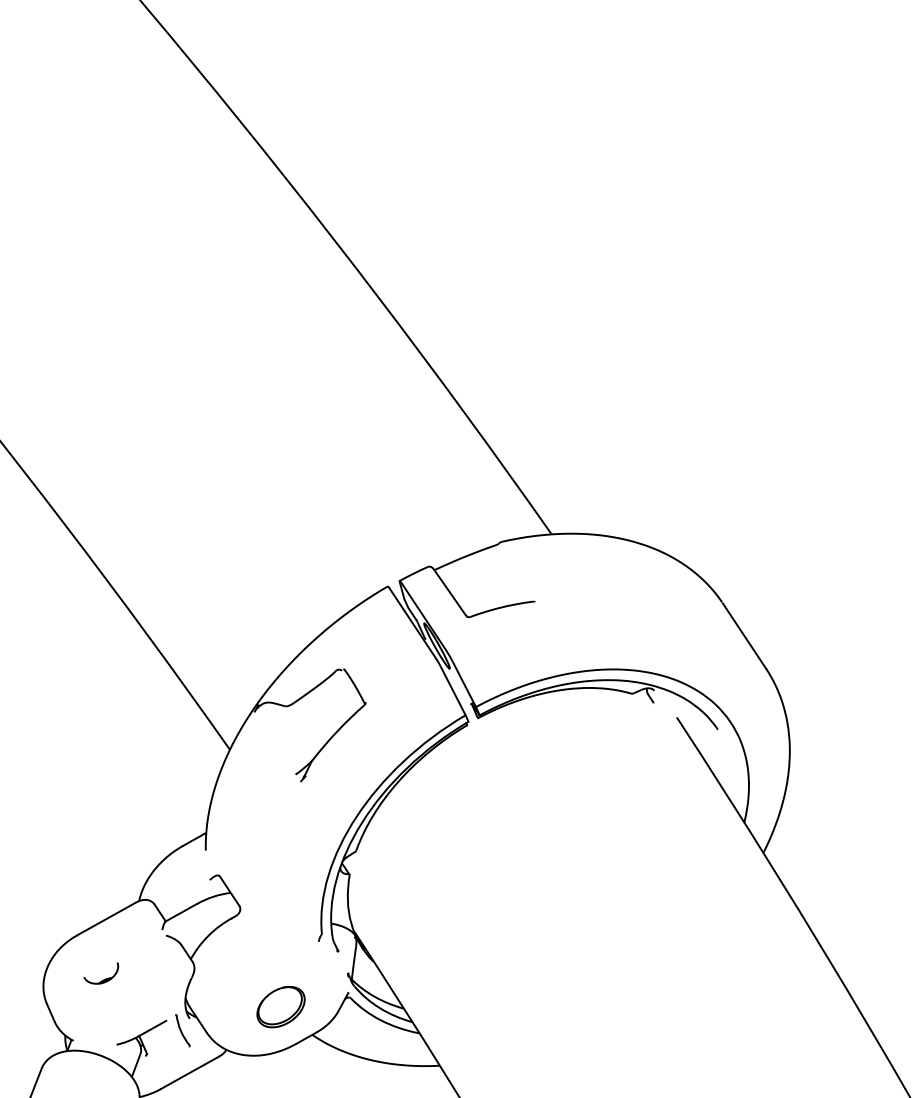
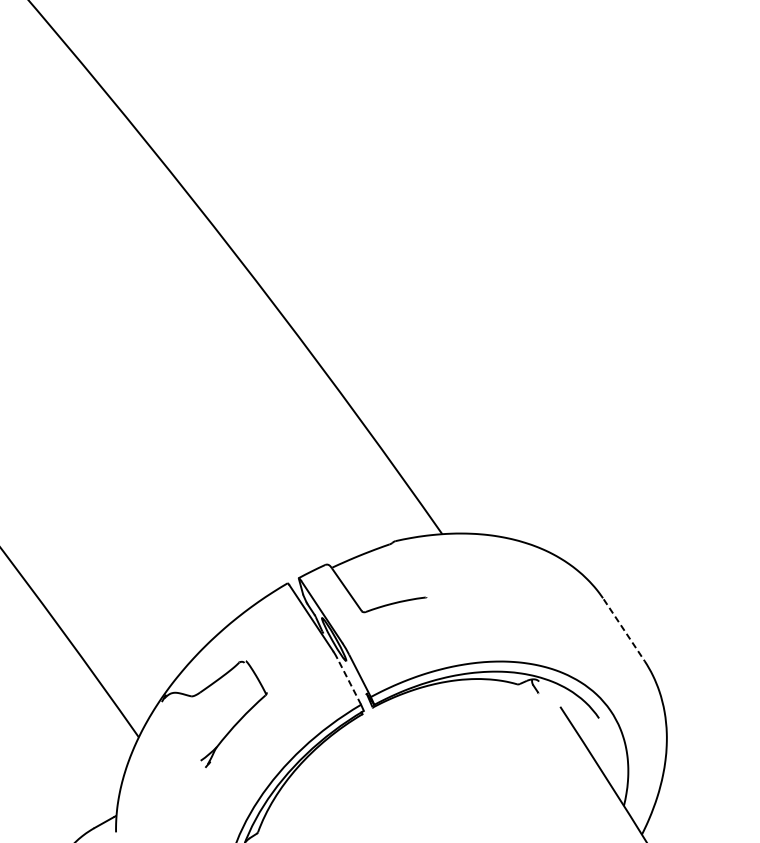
line: (744, 636) -> (624, 630), solid -> dashed
line: (452, 690) -> (348, 681), solid -> dashed

